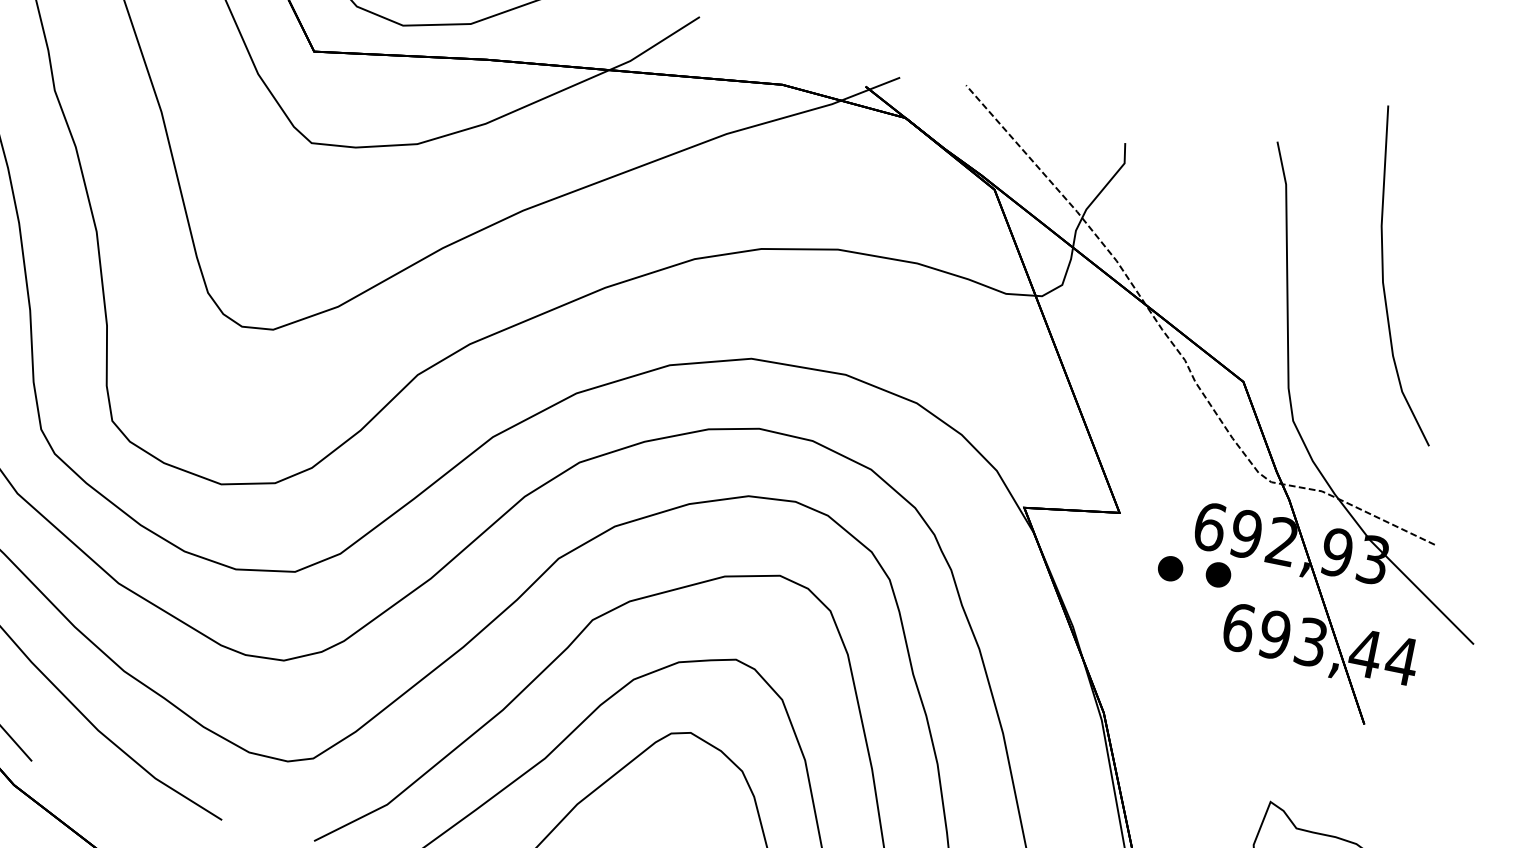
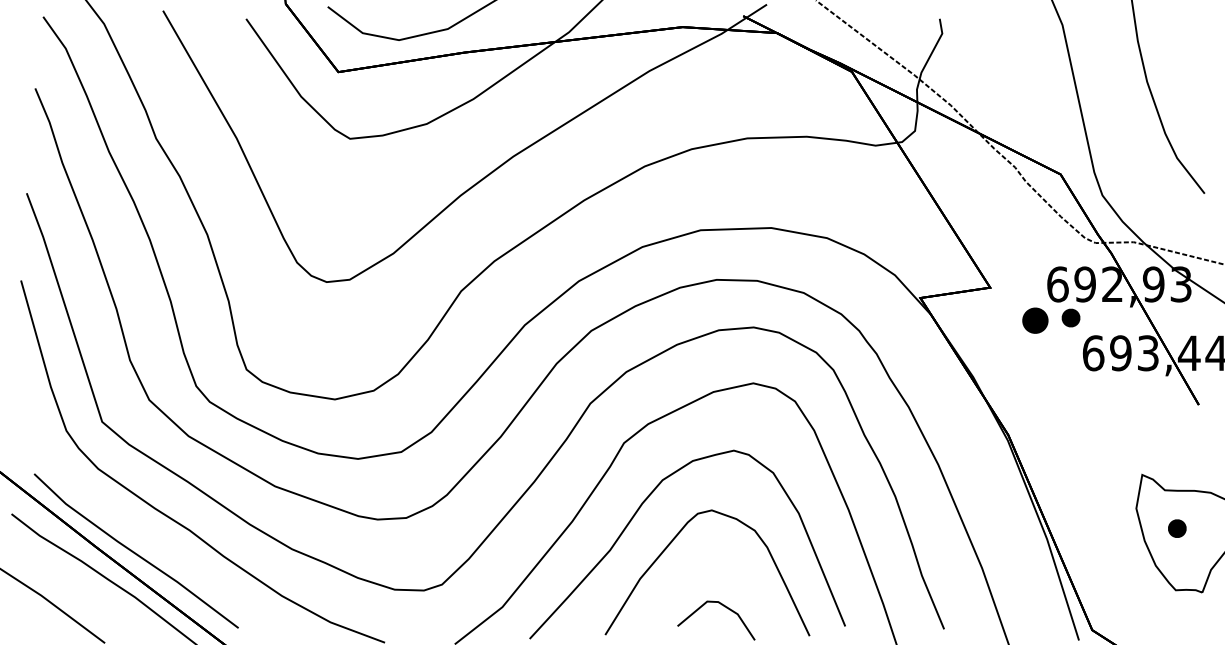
part: (1170, 568) -> (1035, 320), size x1.4

